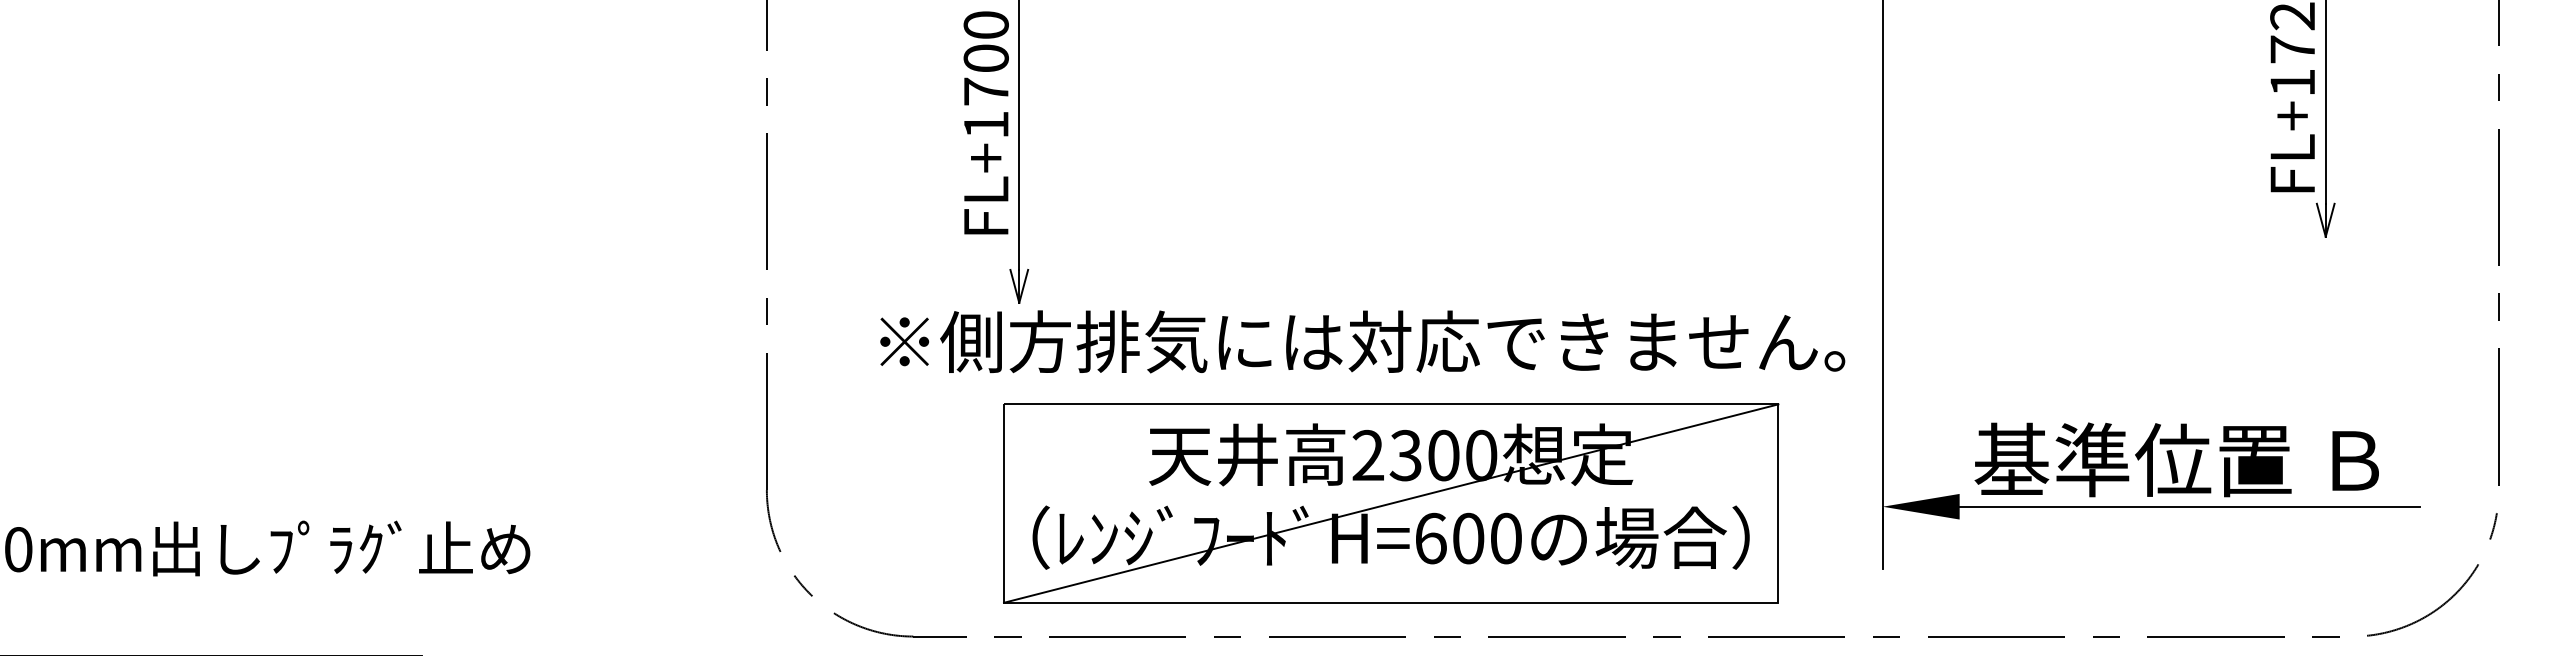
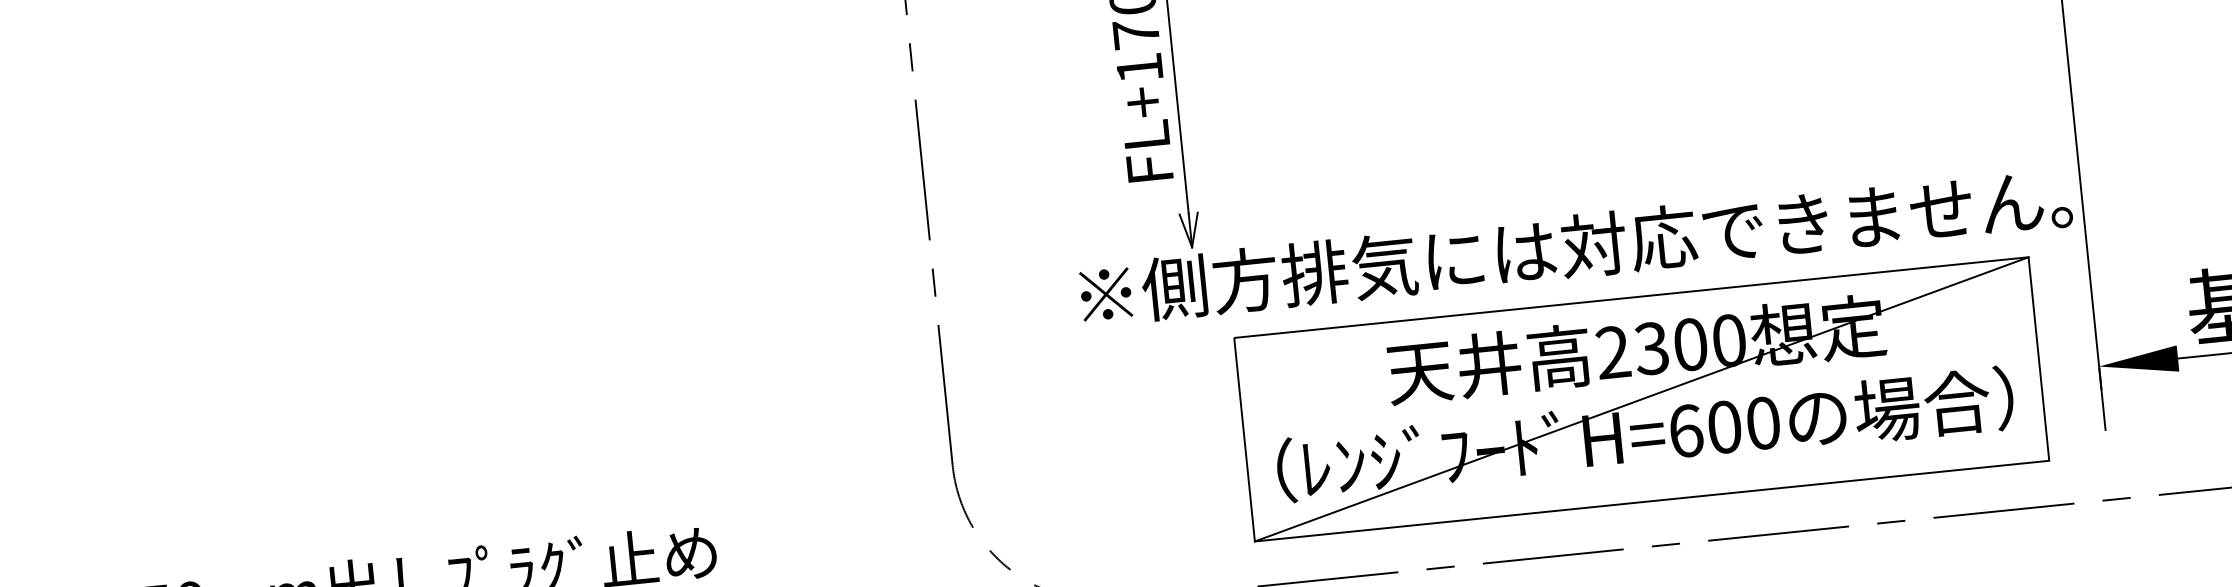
text: (1362, 341) -> (1575, 246), moved
part: (1391, 503) -> (1642, 399), moved

